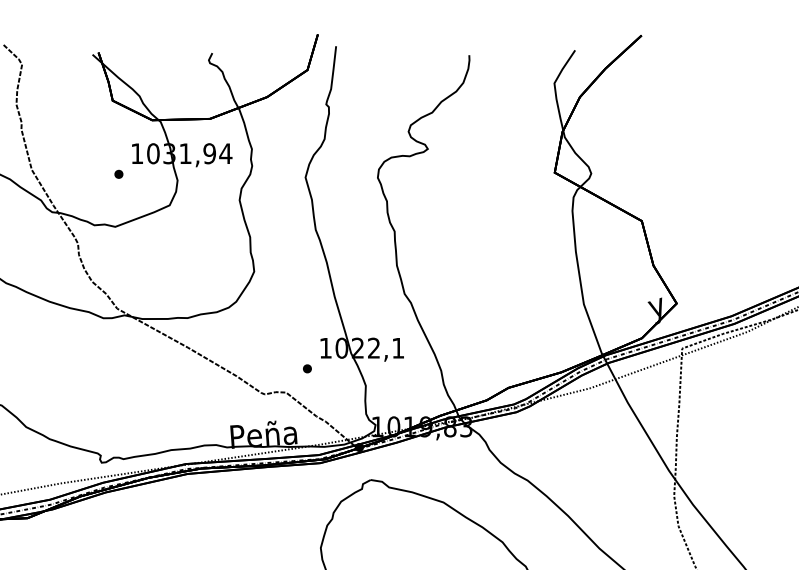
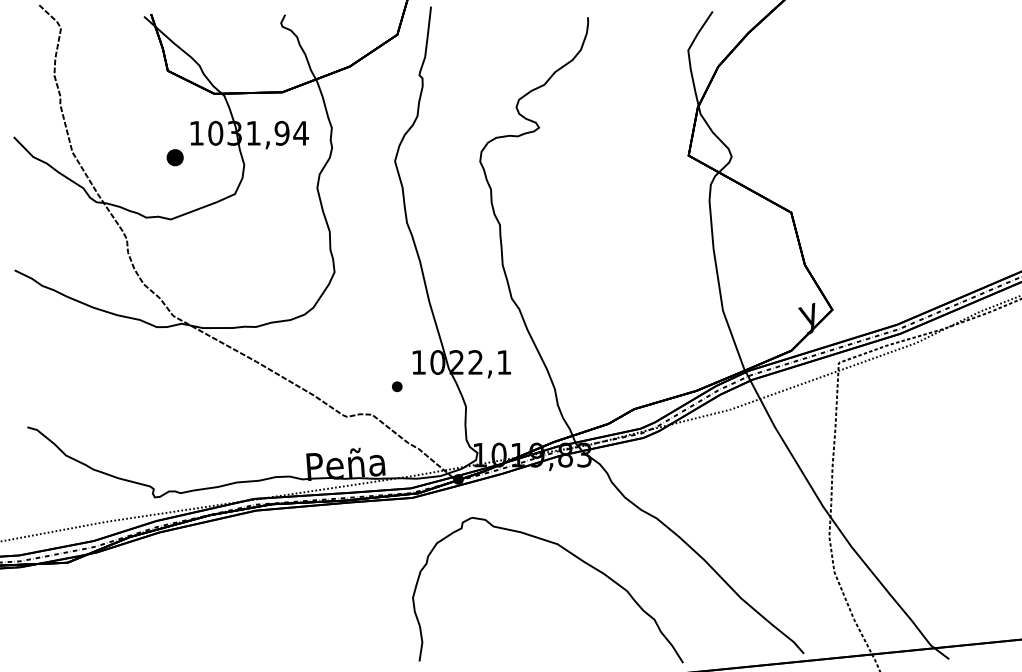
part: (118, 174) -> (174, 157), size x1.6

